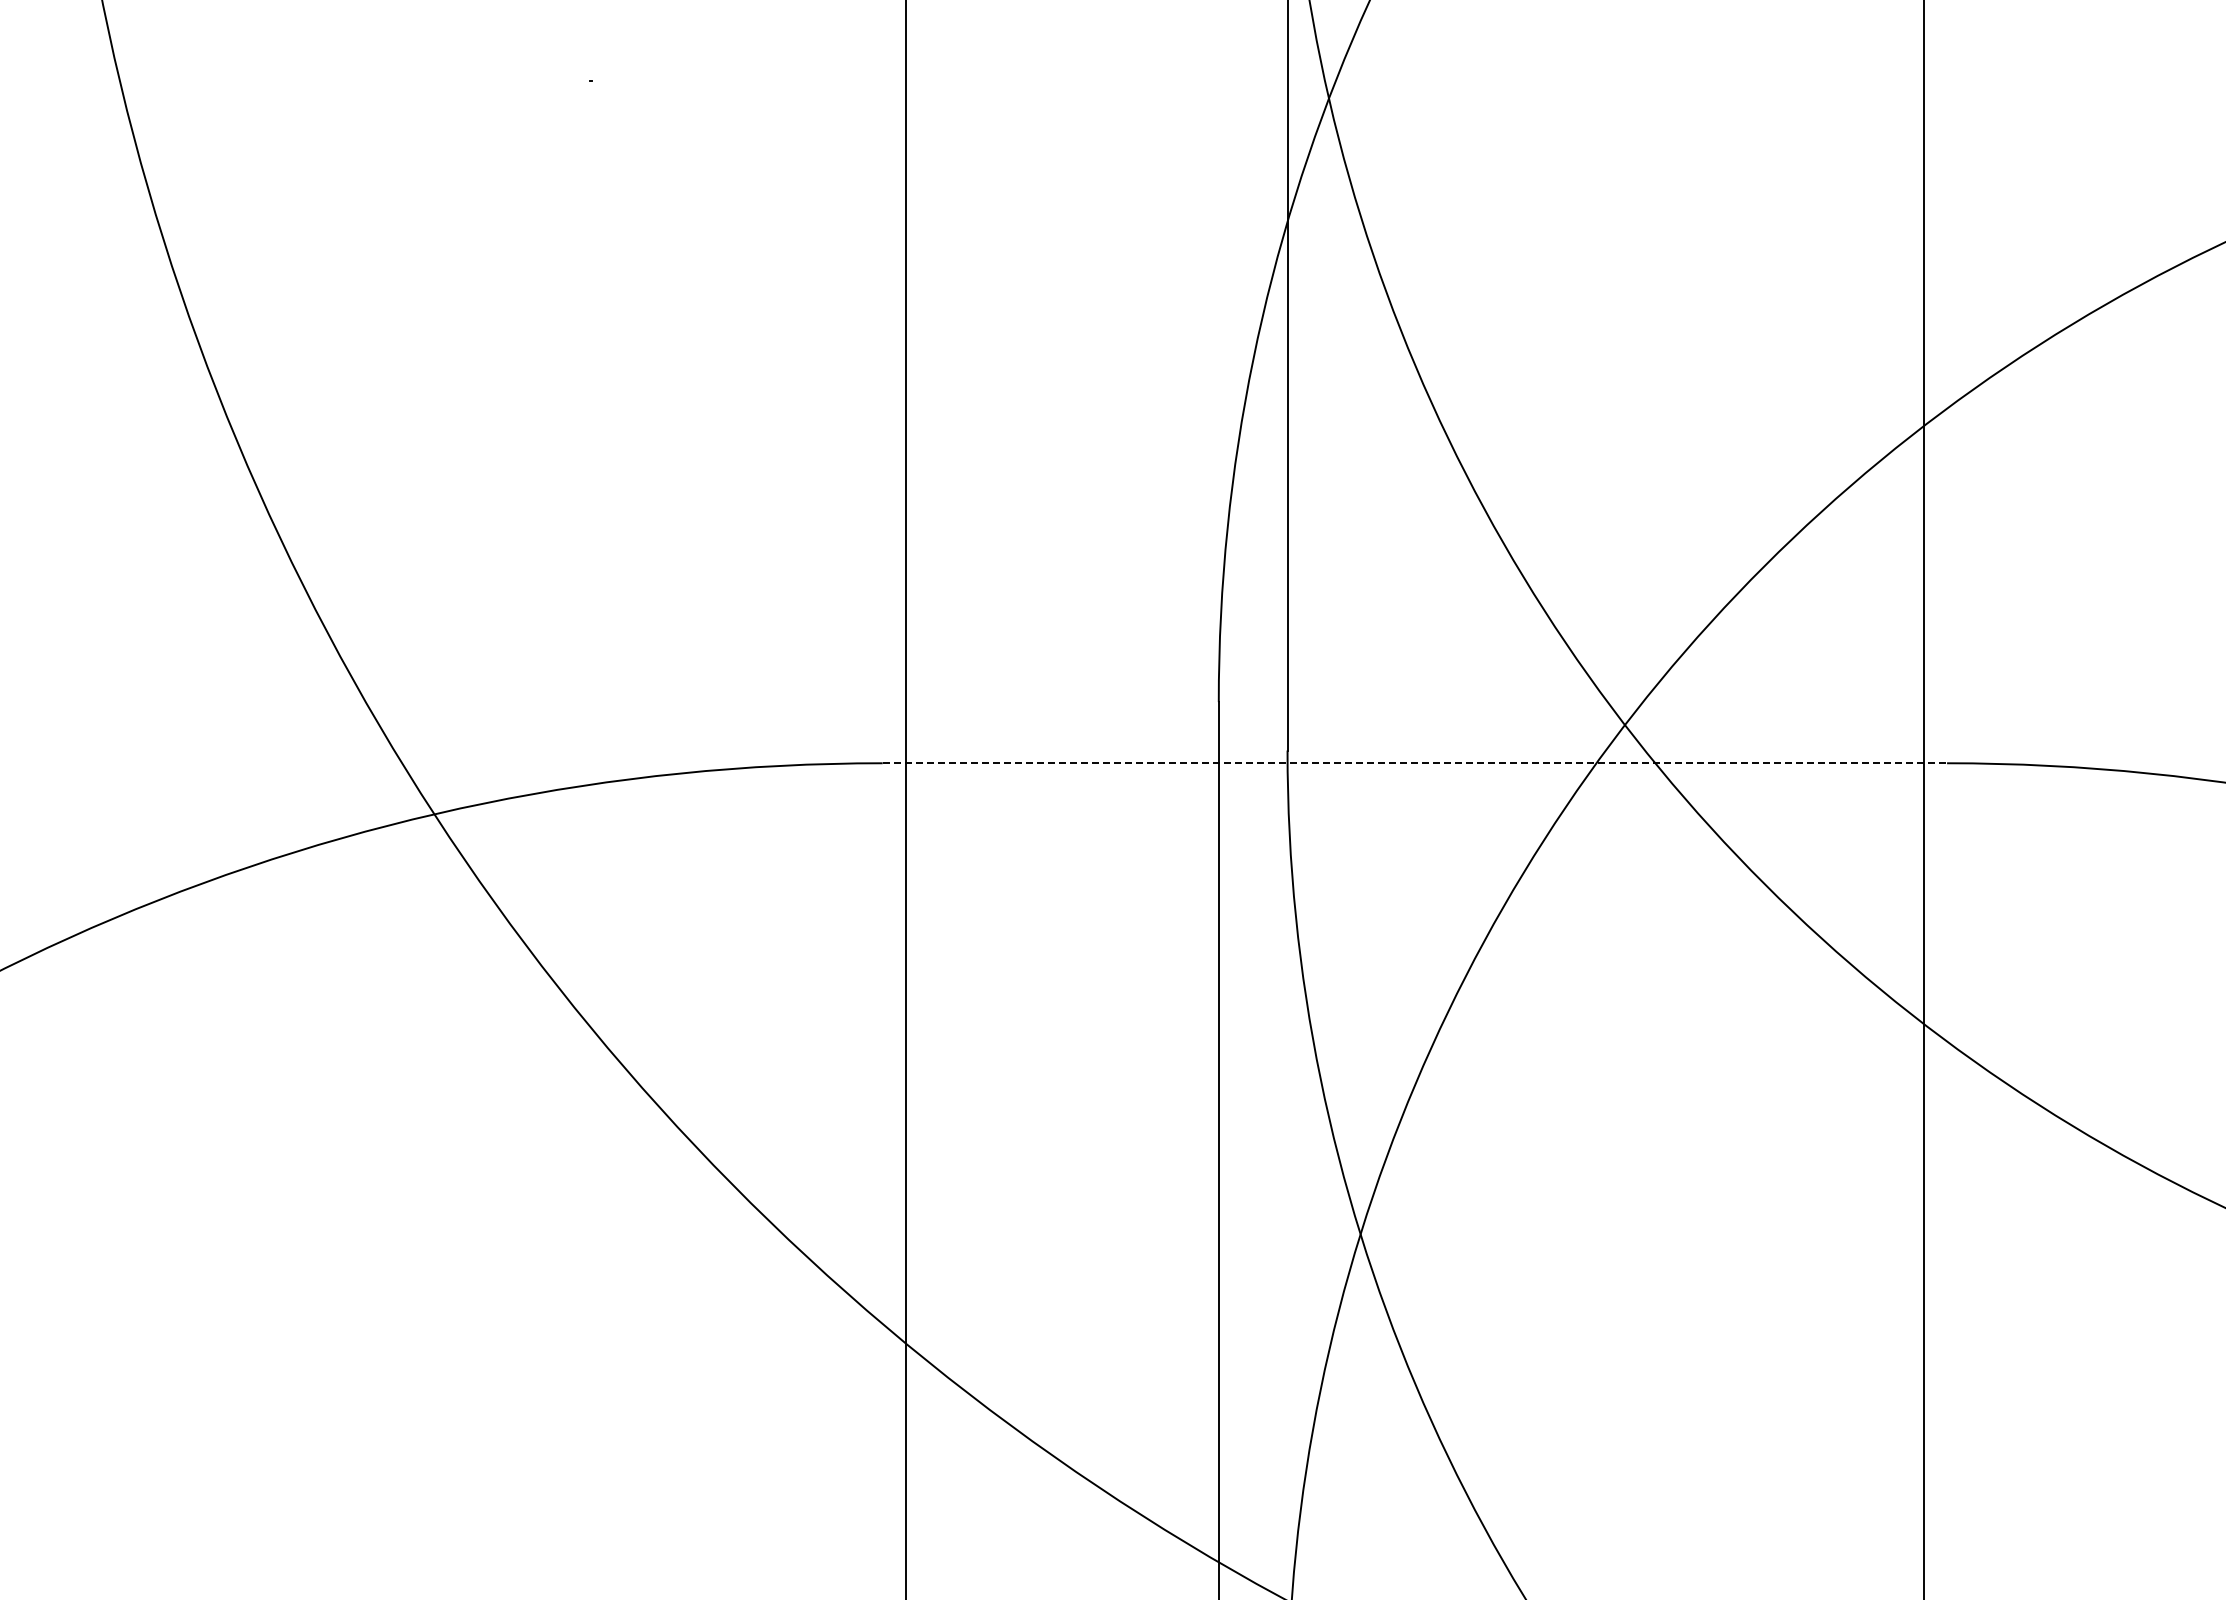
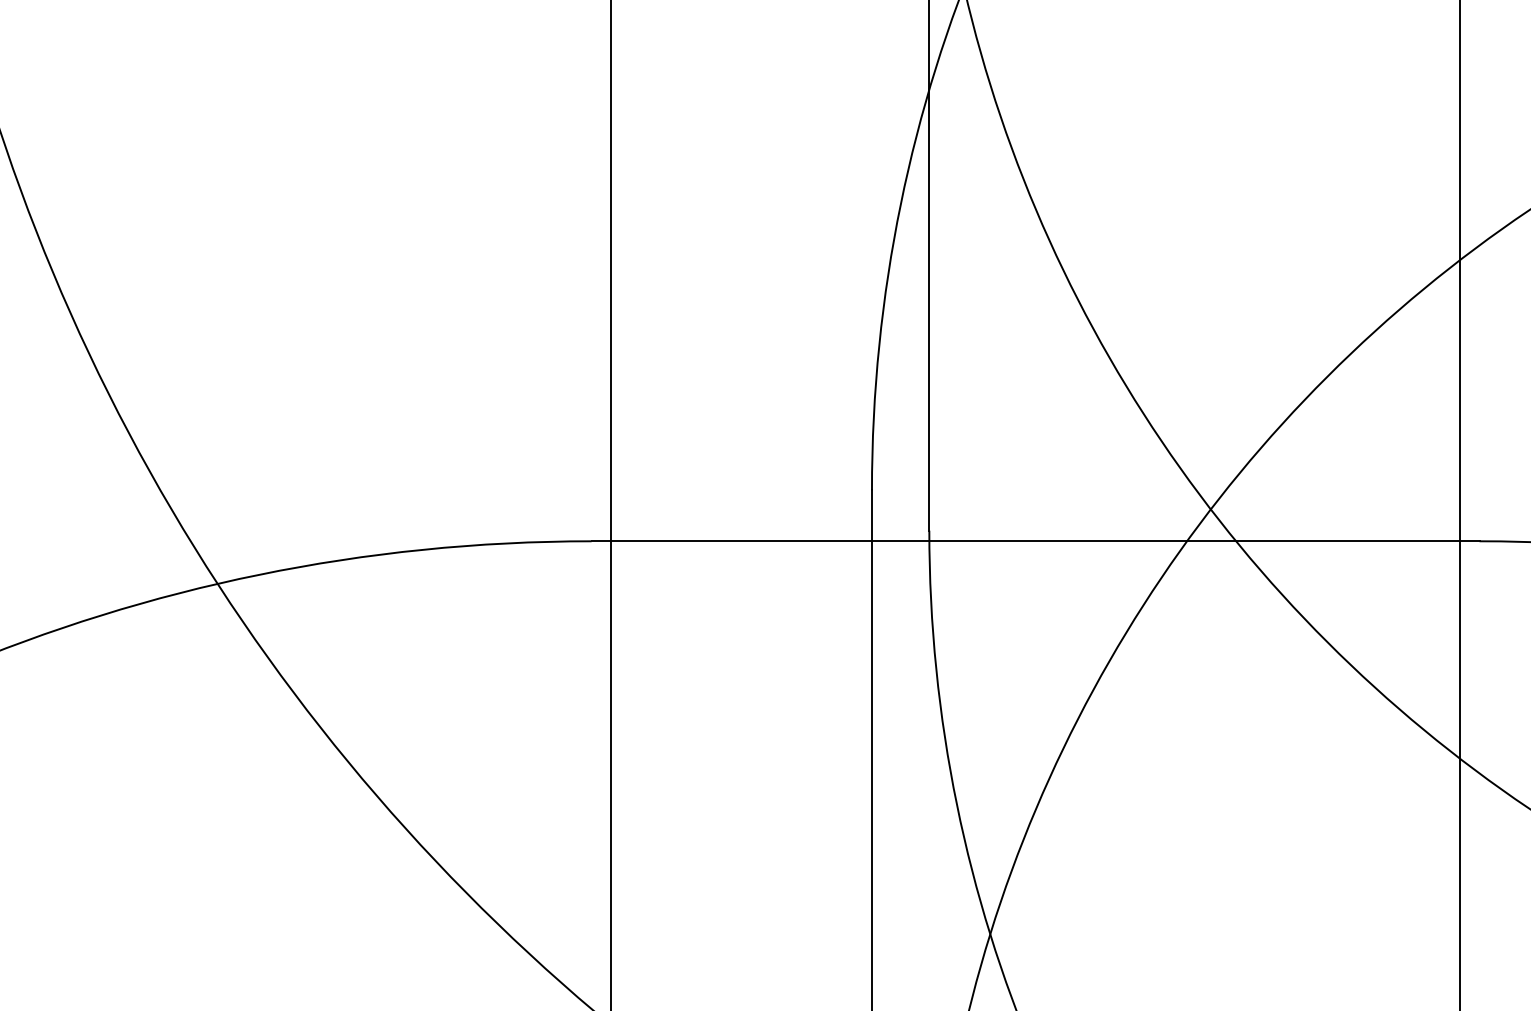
line: (1415, 763) -> (1036, 541), dashed -> solid

